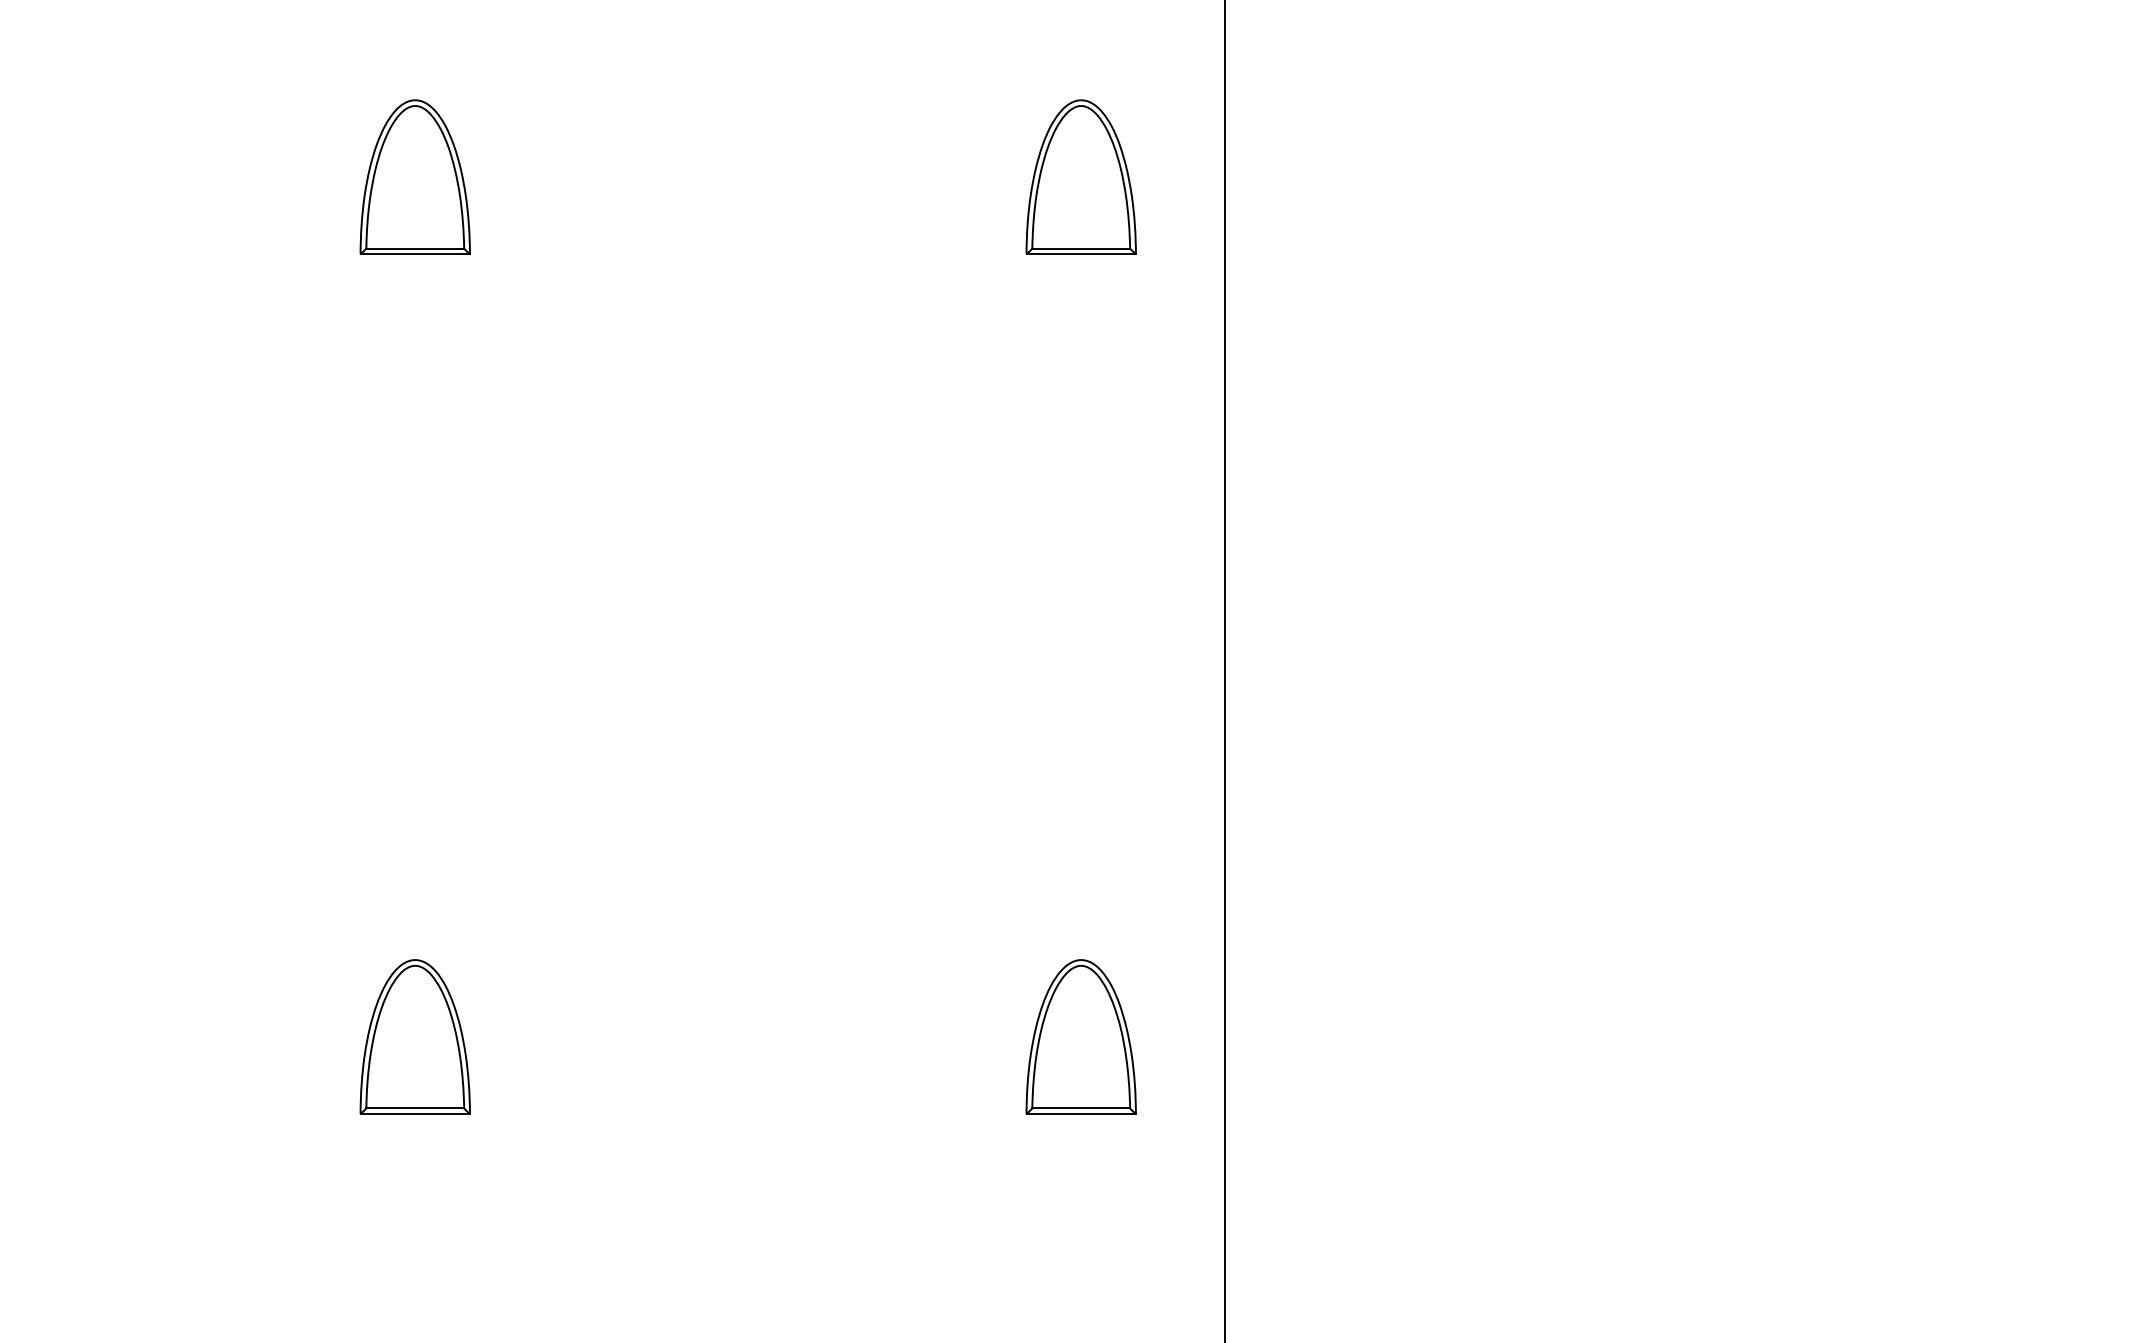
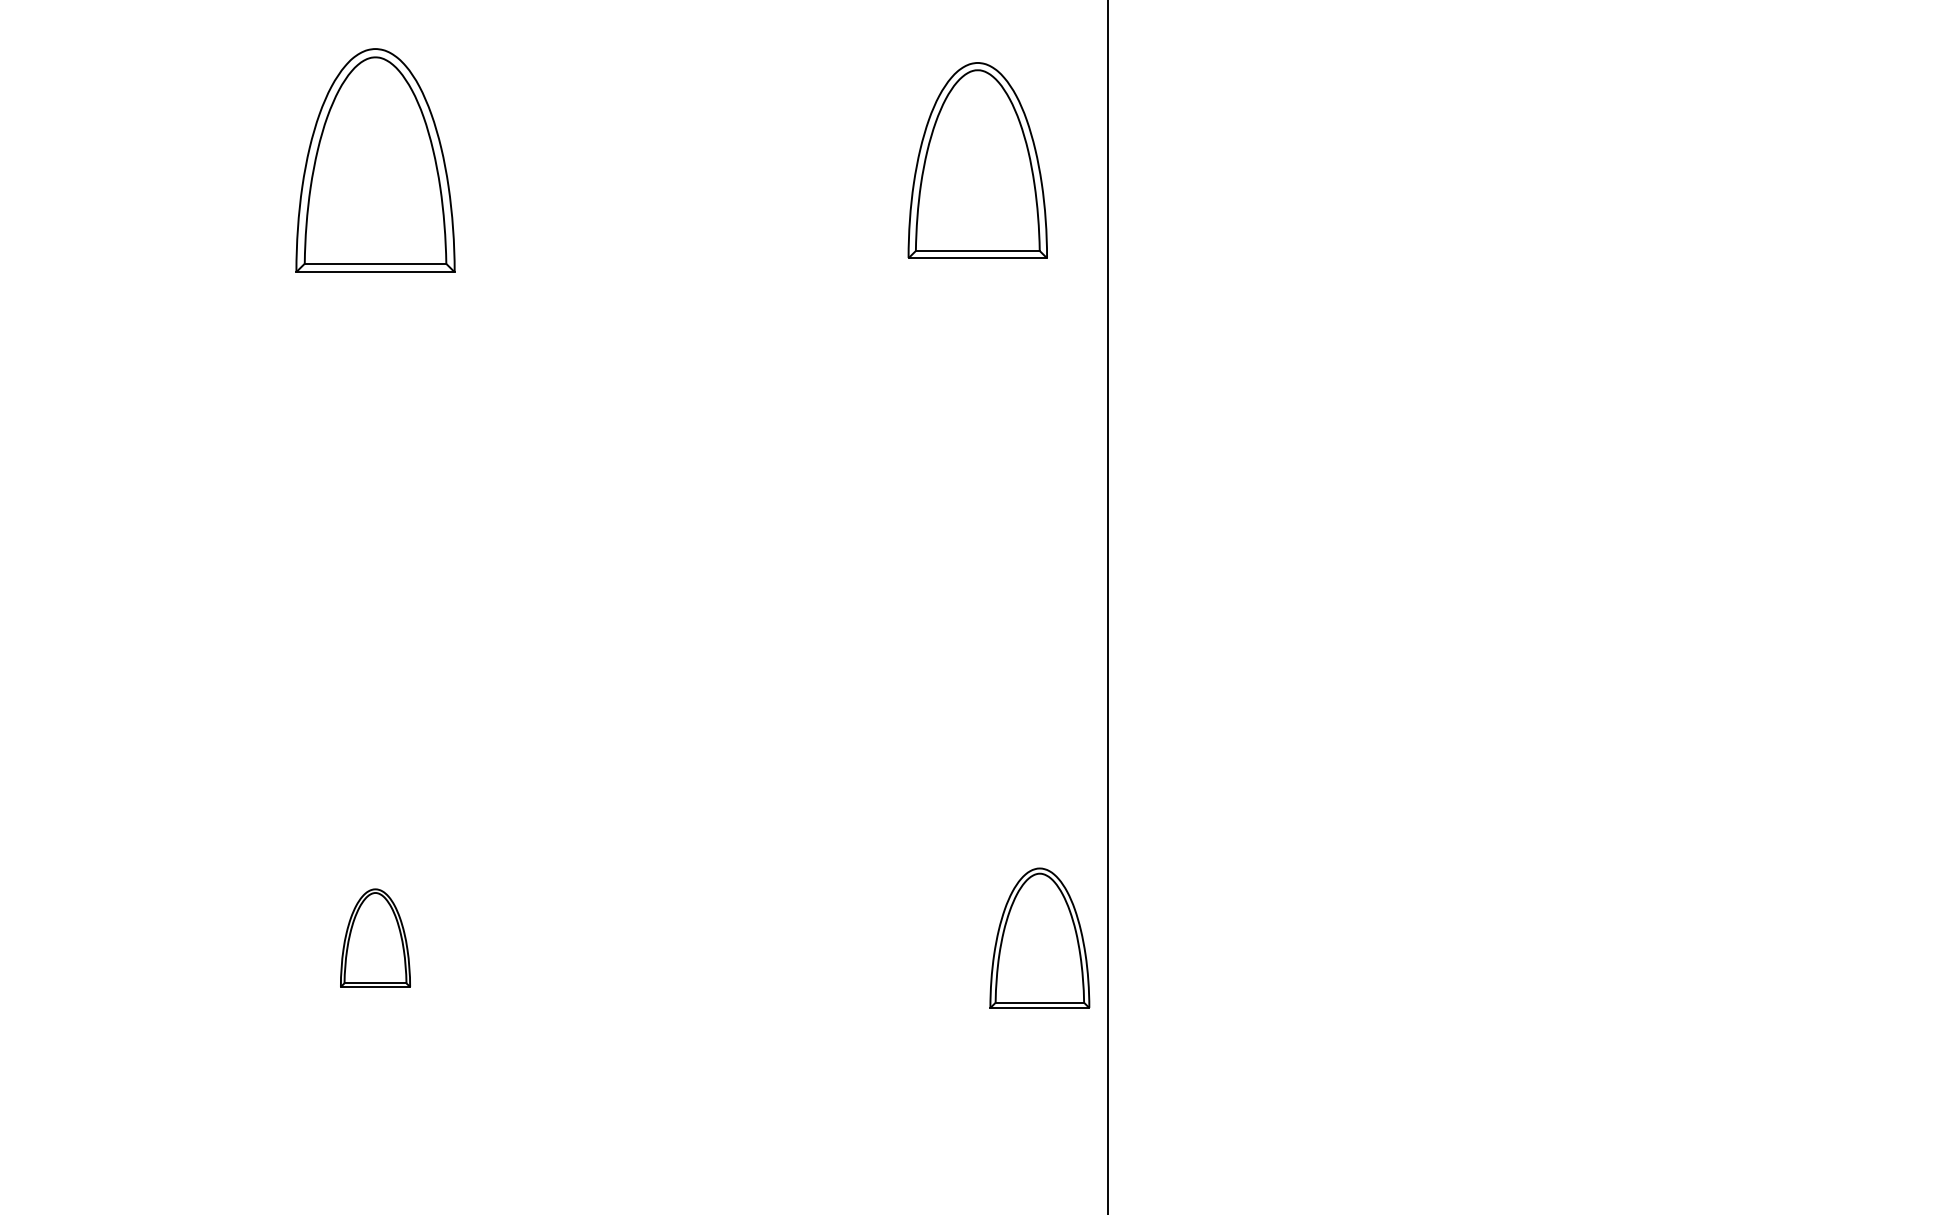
part: (415, 177) -> (375, 160), size x1.6
part: (1080, 177) -> (977, 160), size x1.4
part: (415, 1036) -> (375, 937), size x0.7
part: (1080, 1036) -> (1039, 937), moved

